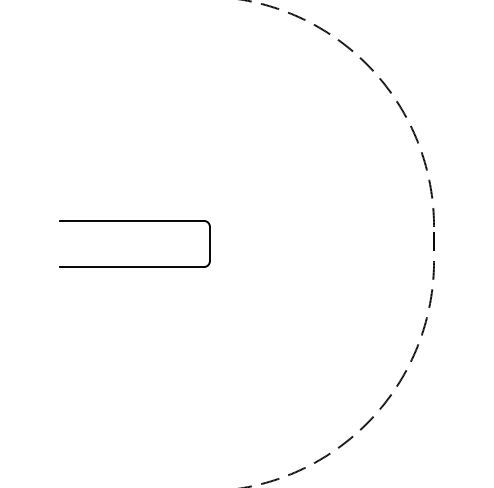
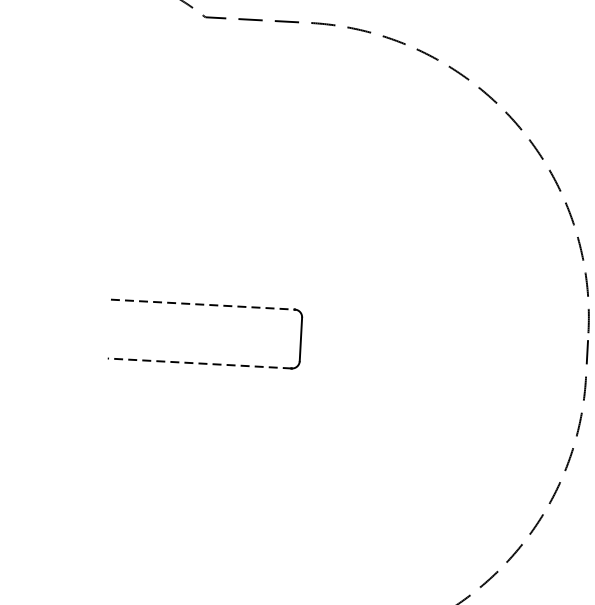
line: (132, 220) -> (203, 304), solid -> dashed
line: (131, 267) -> (199, 364), solid -> dashed

